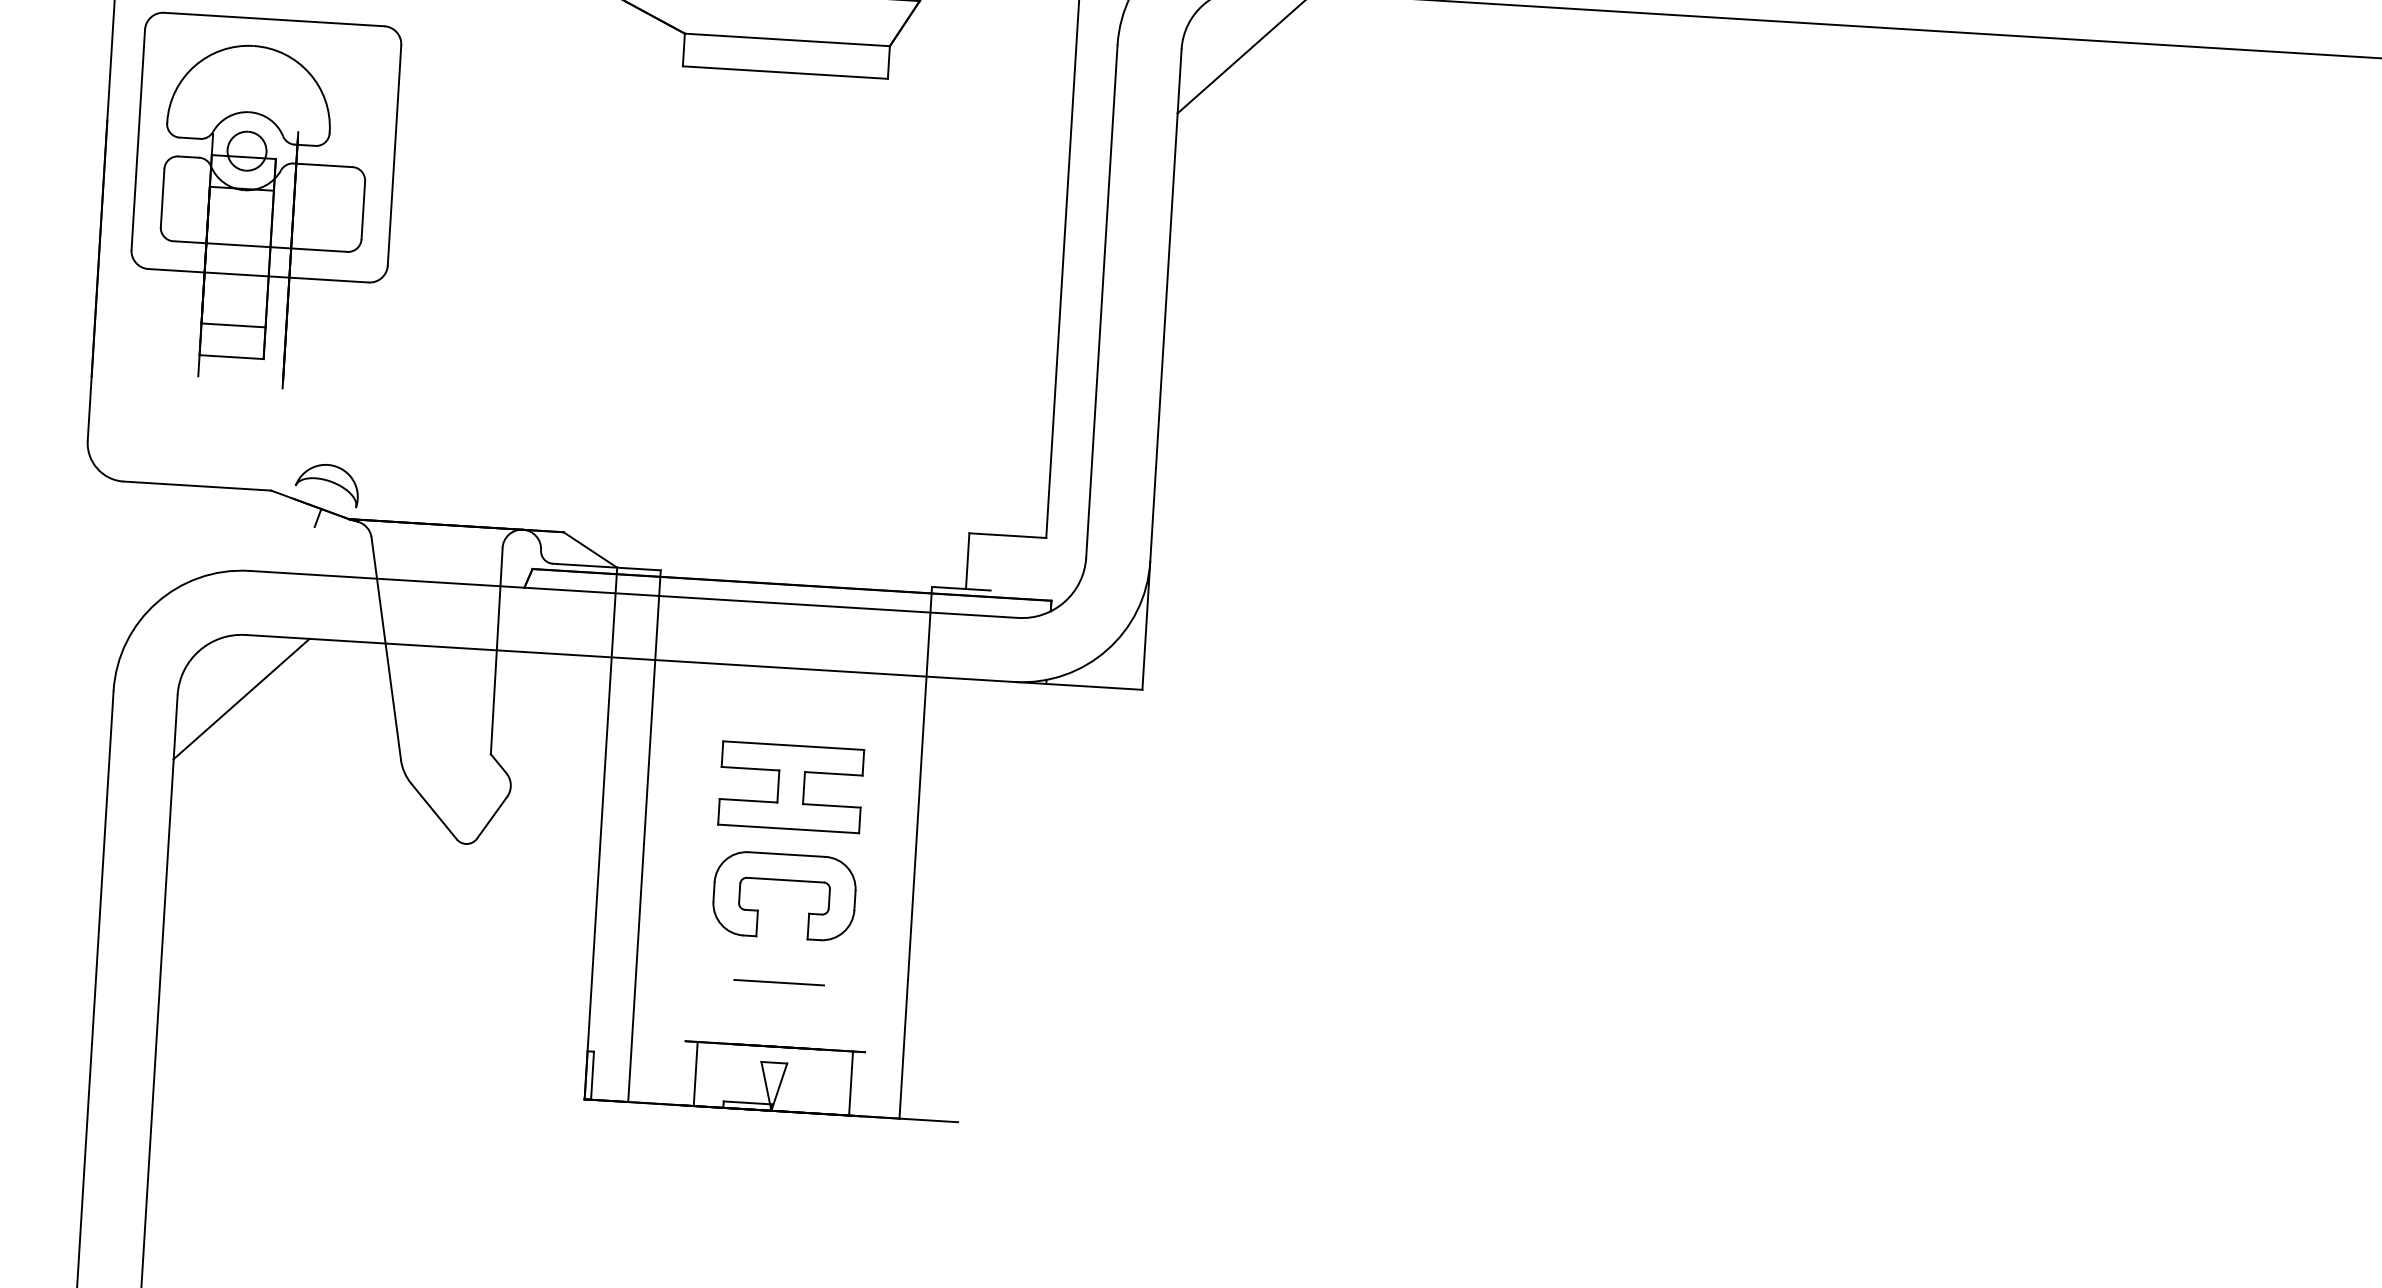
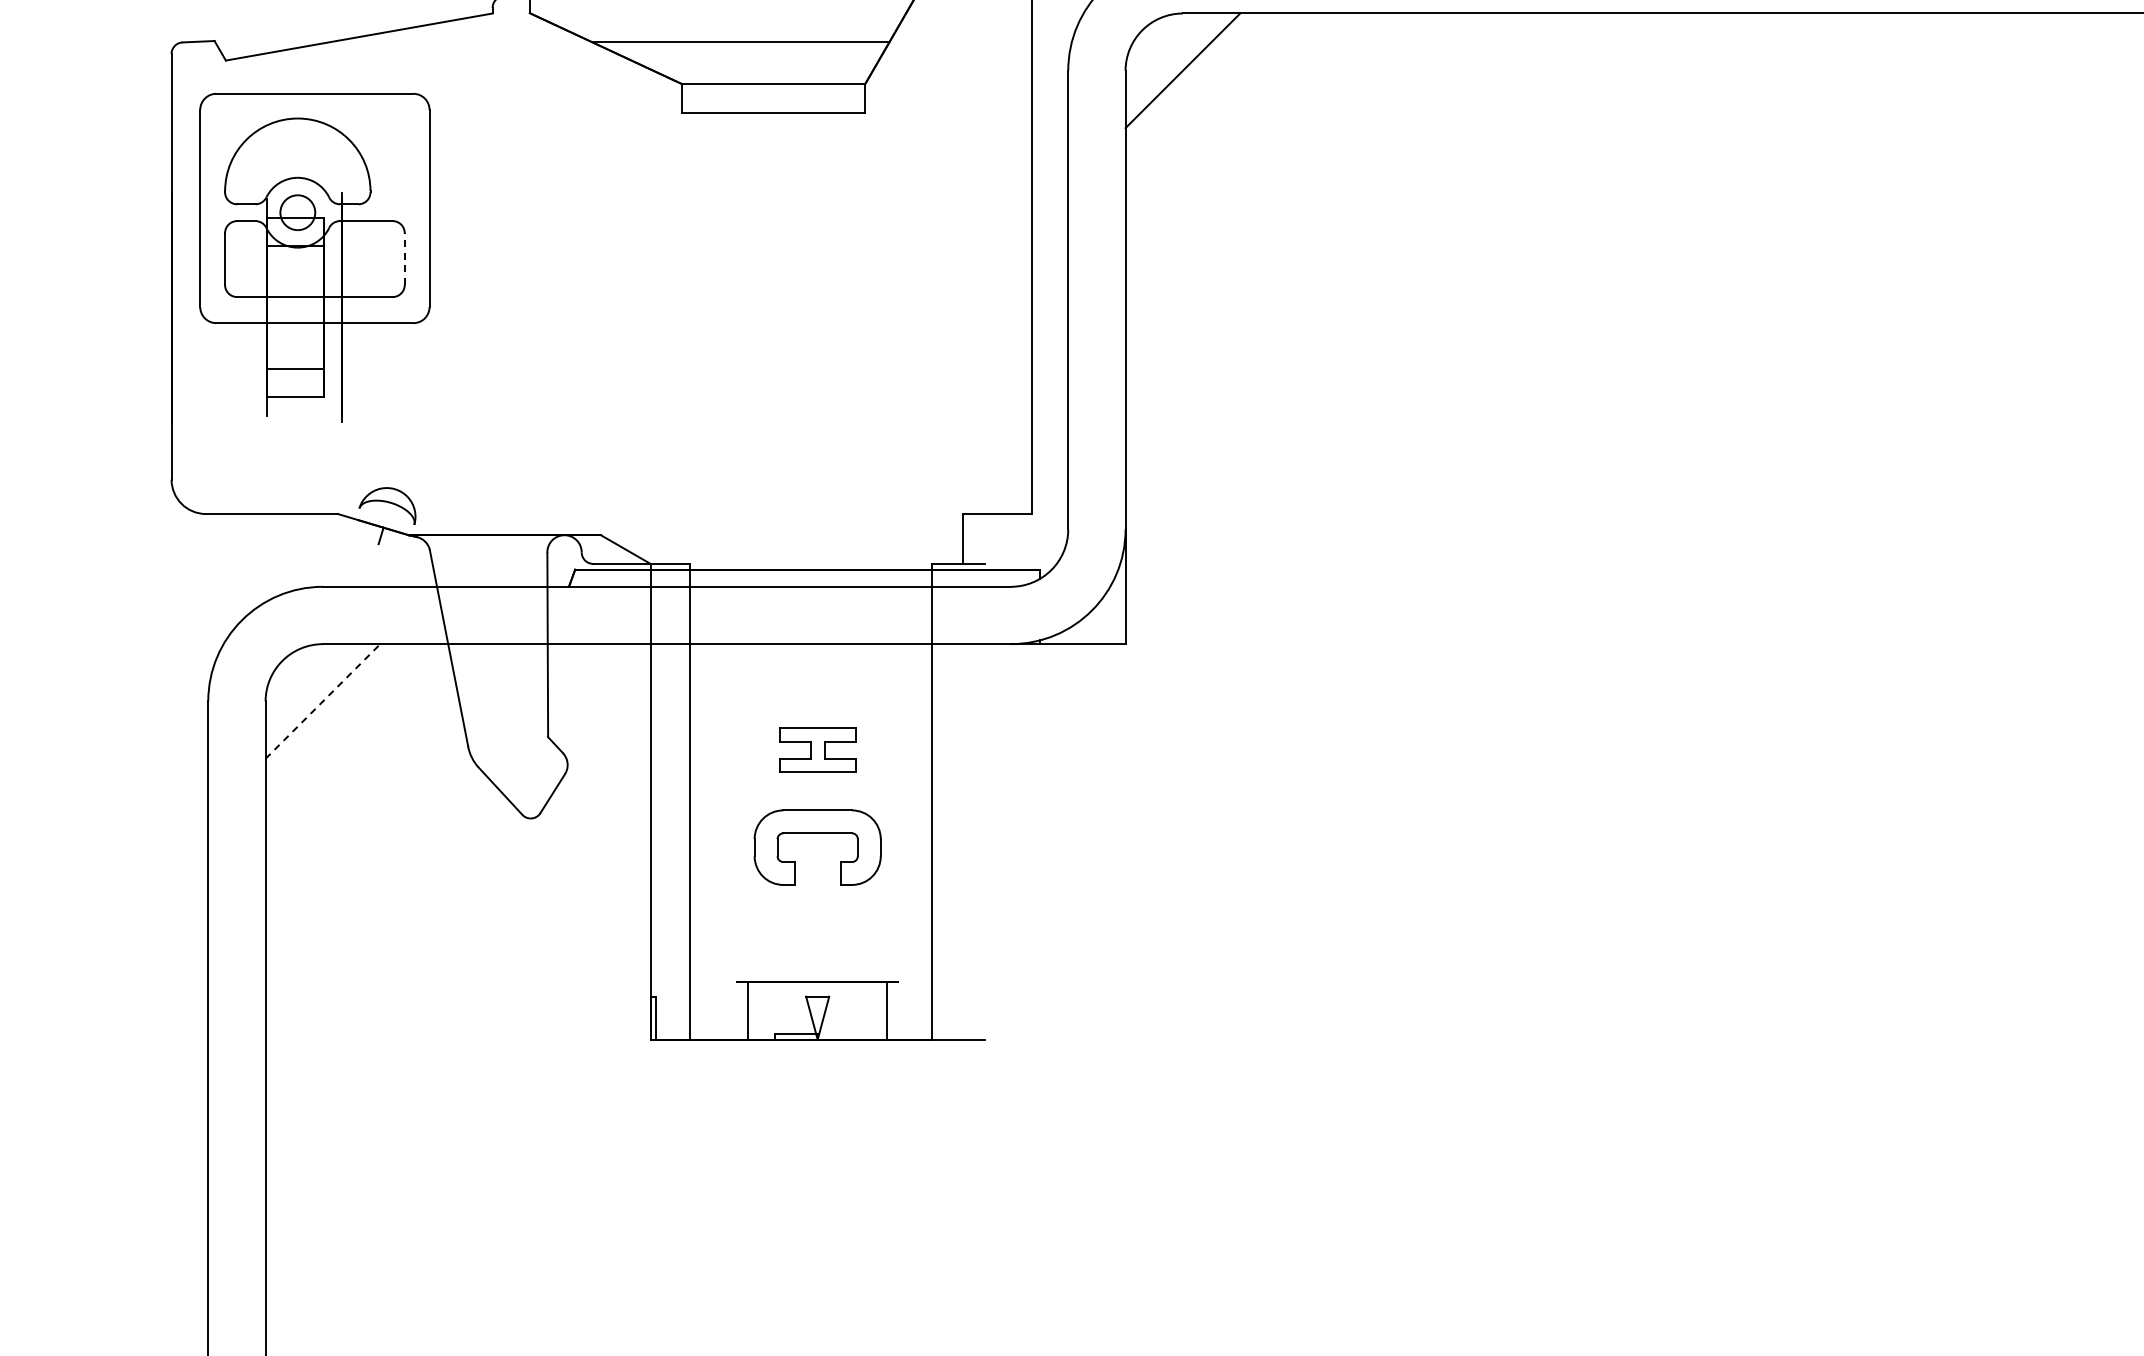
line: (363, 210) -> (404, 259), solid -> dashed
line: (242, 699) -> (323, 701), solid -> dashed
part: (790, 786) -> (817, 749), size x0.6
line: (778, 983) -> (817, 925), removed

